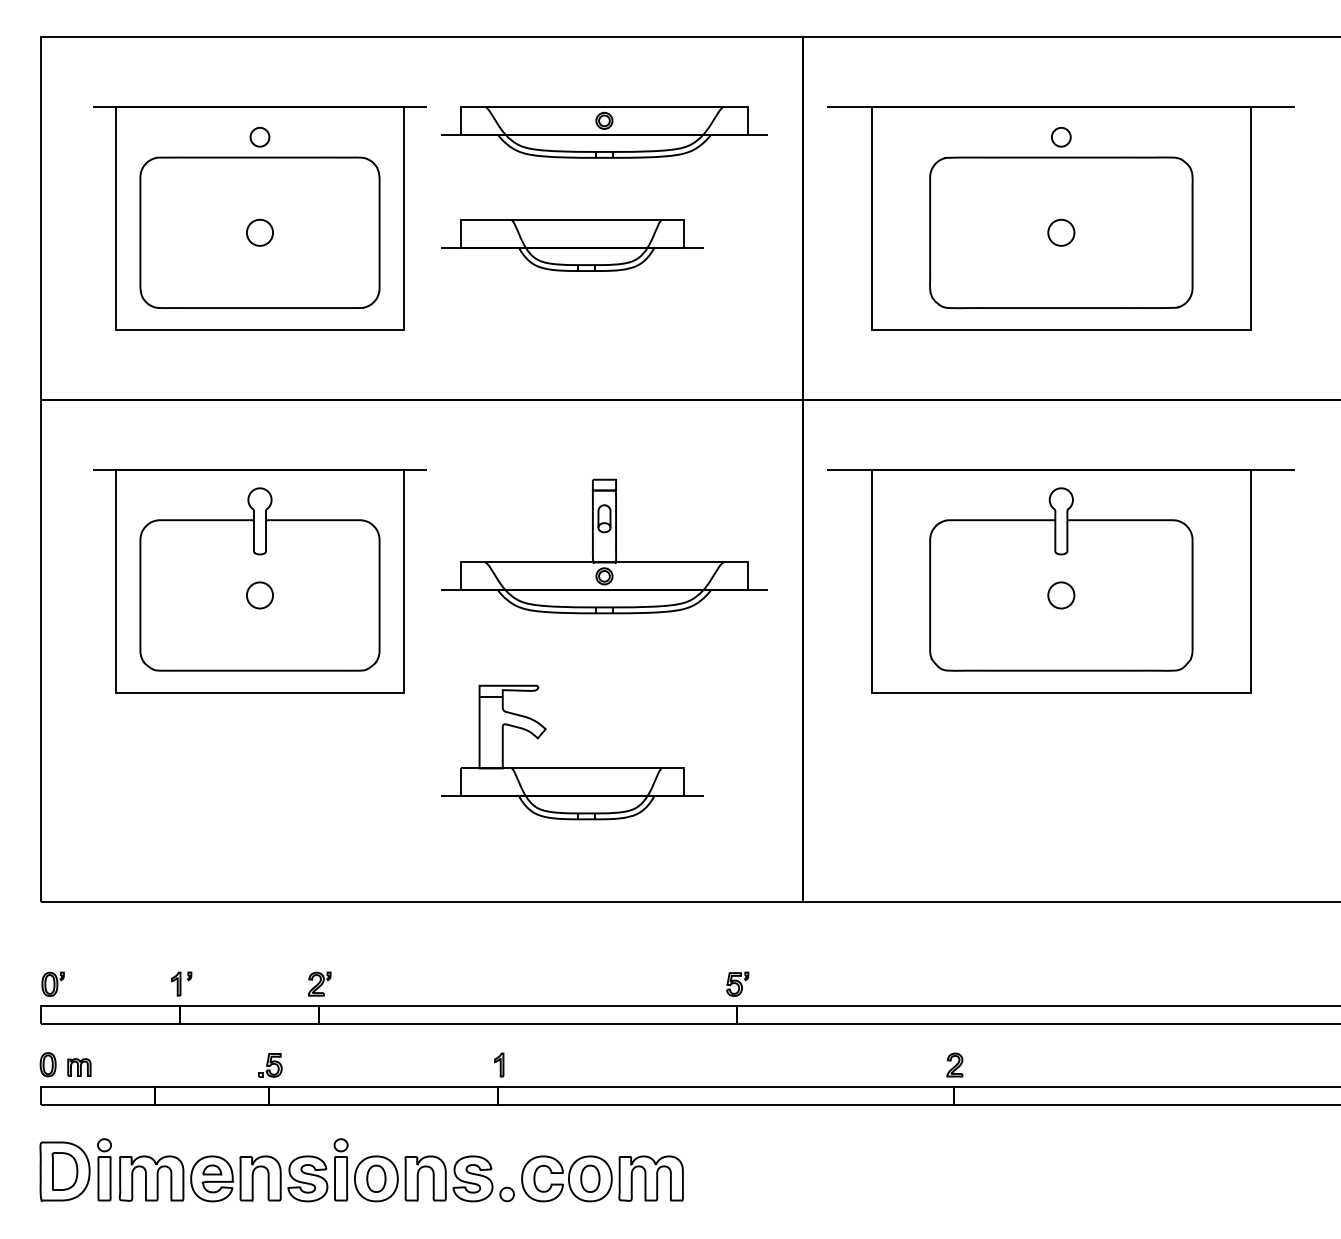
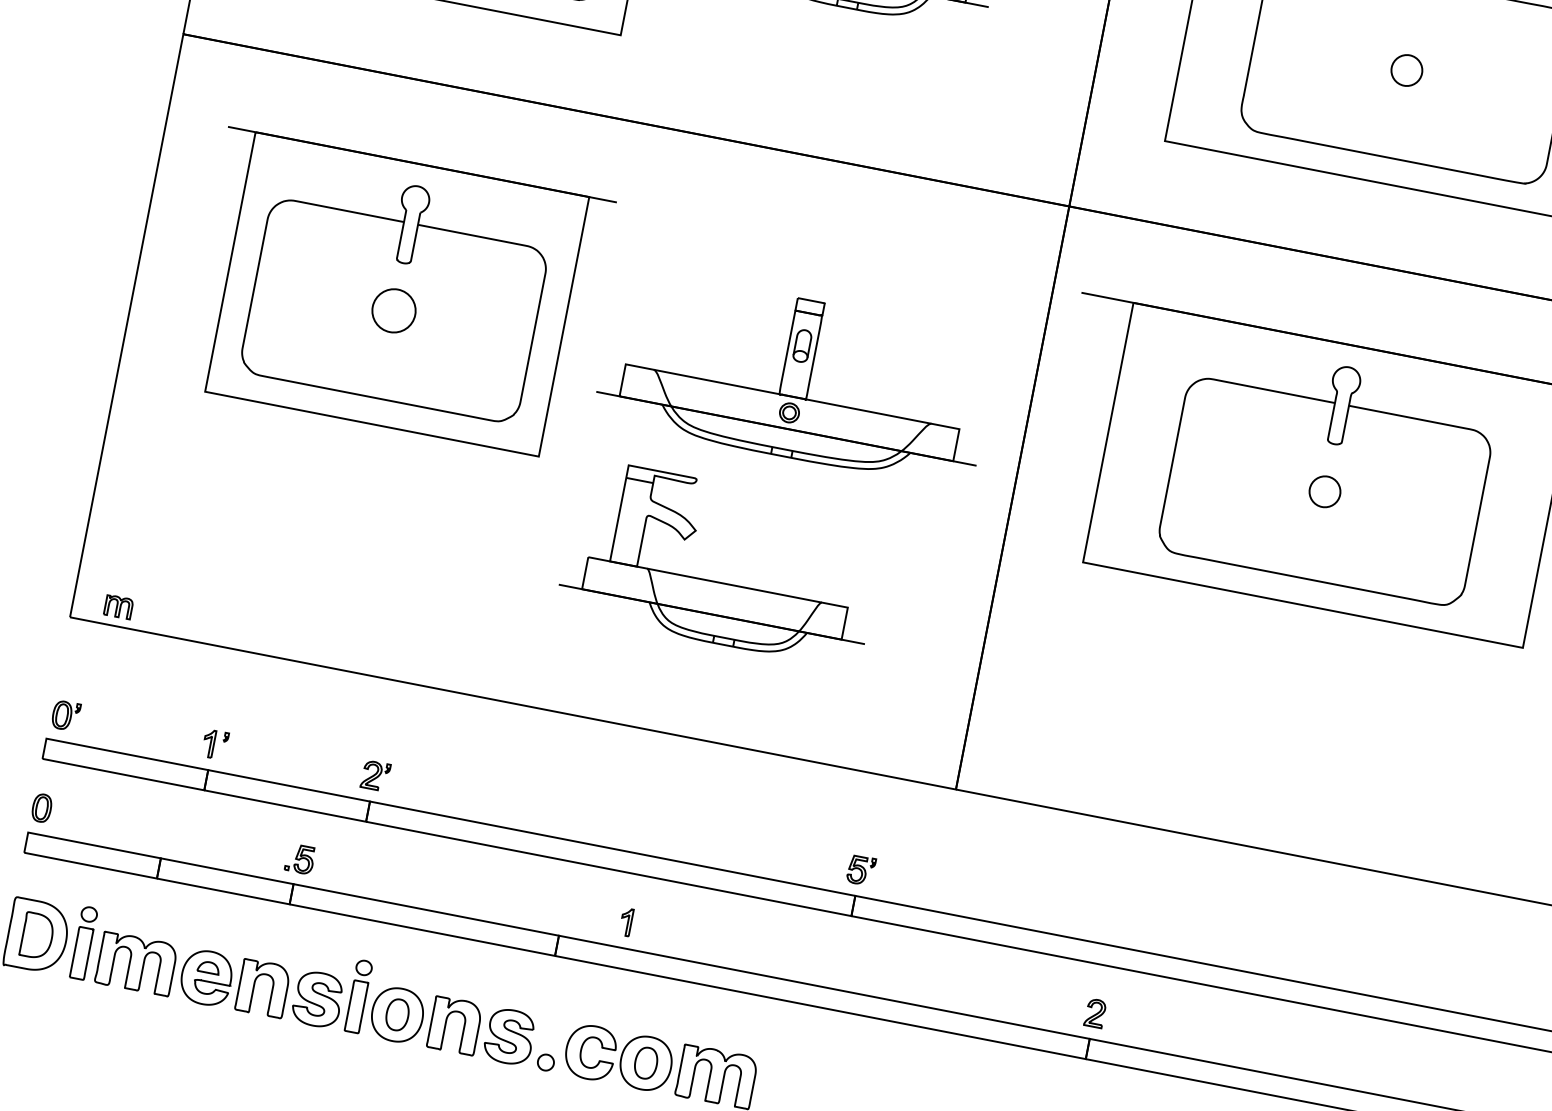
part: (604, 546) -> (796, 378), moved
circle: (259, 595) -> (393, 310), size x1.4
part: (499, 1064) -> (626, 921), moved
part: (79, 1067) -> (118, 607), moved

